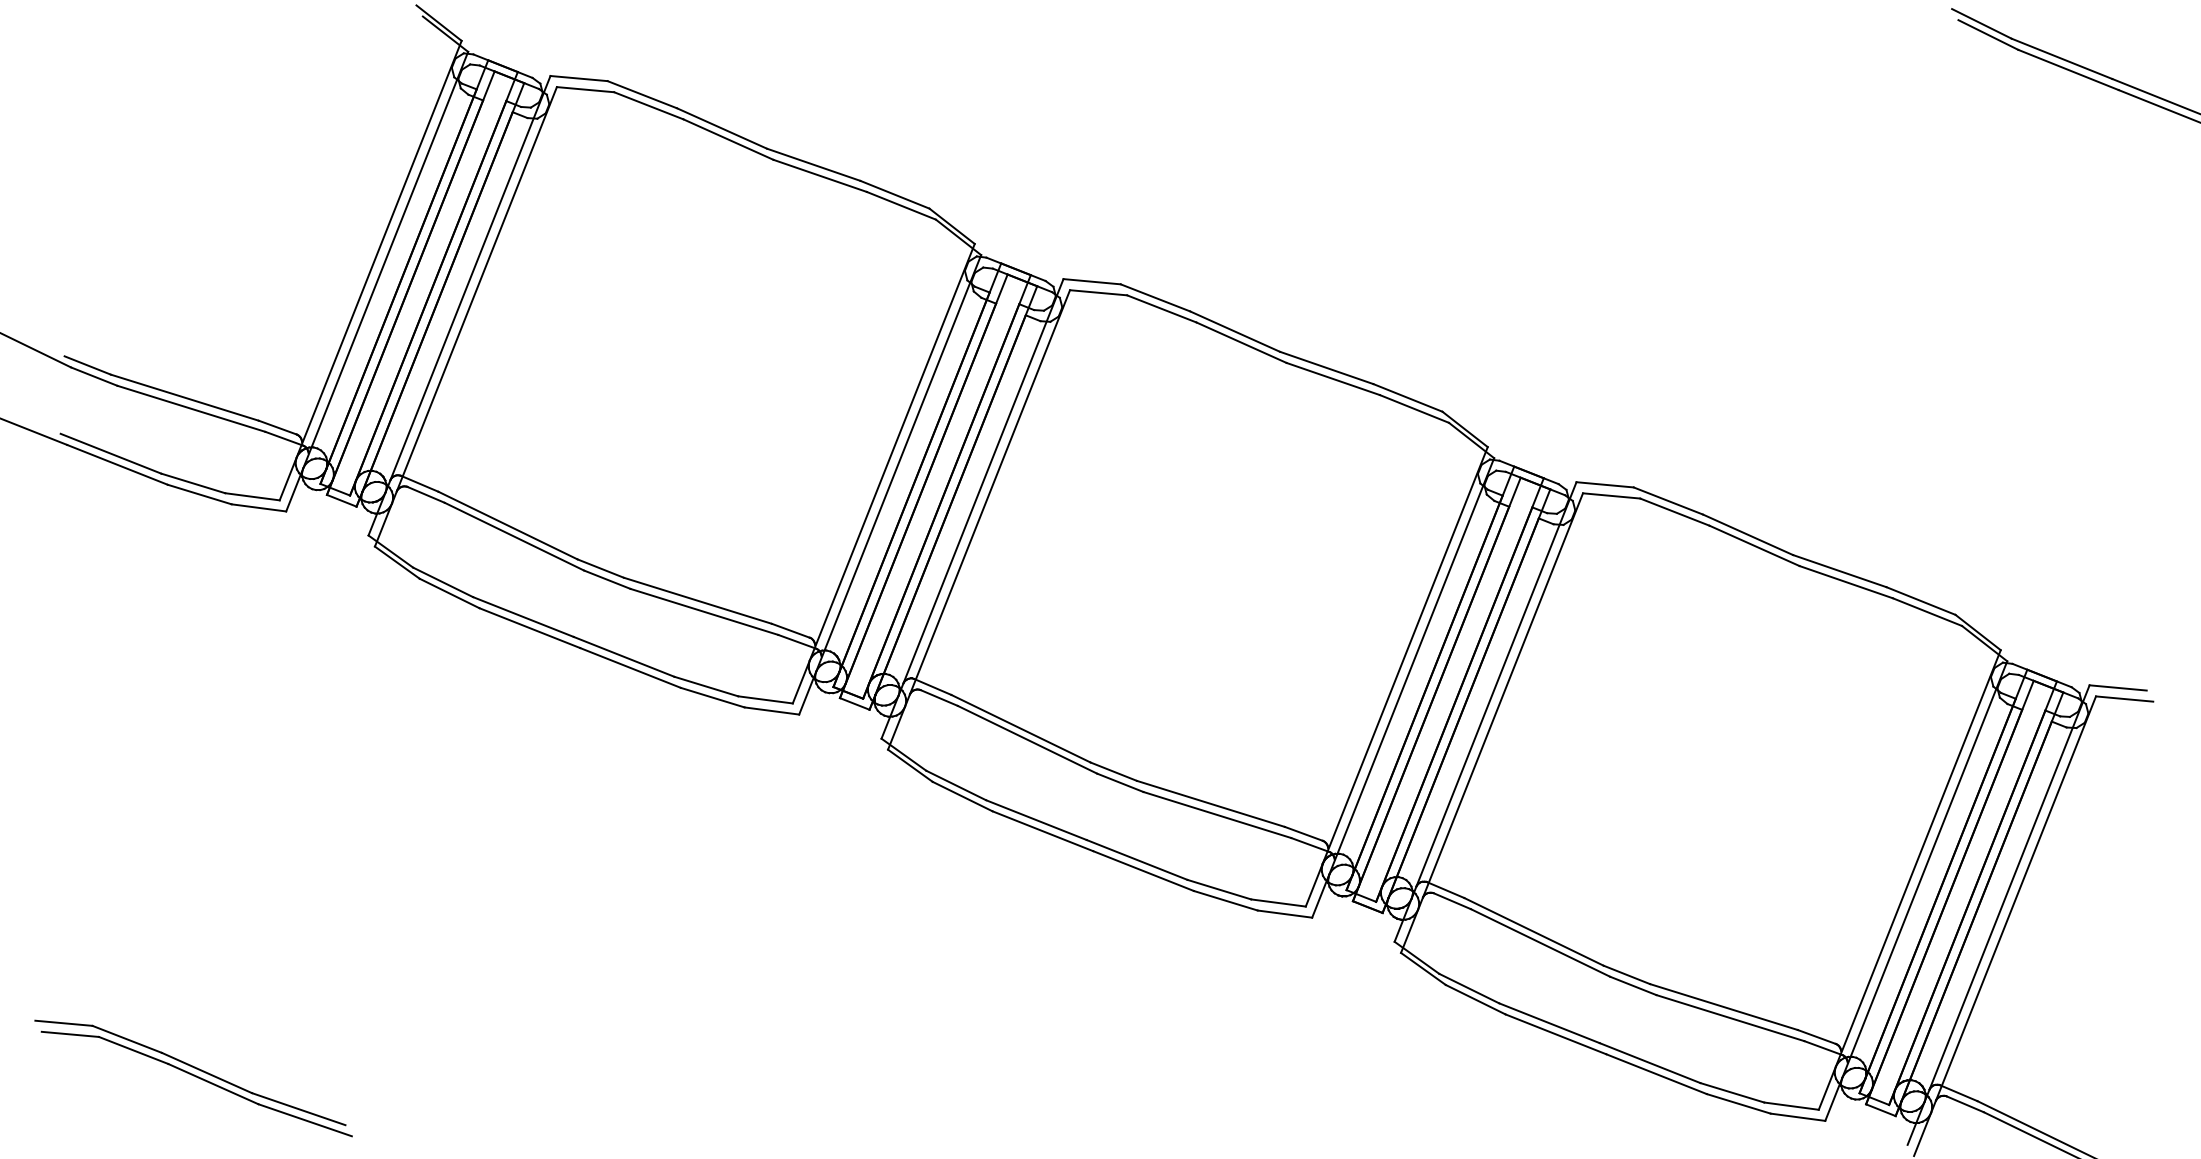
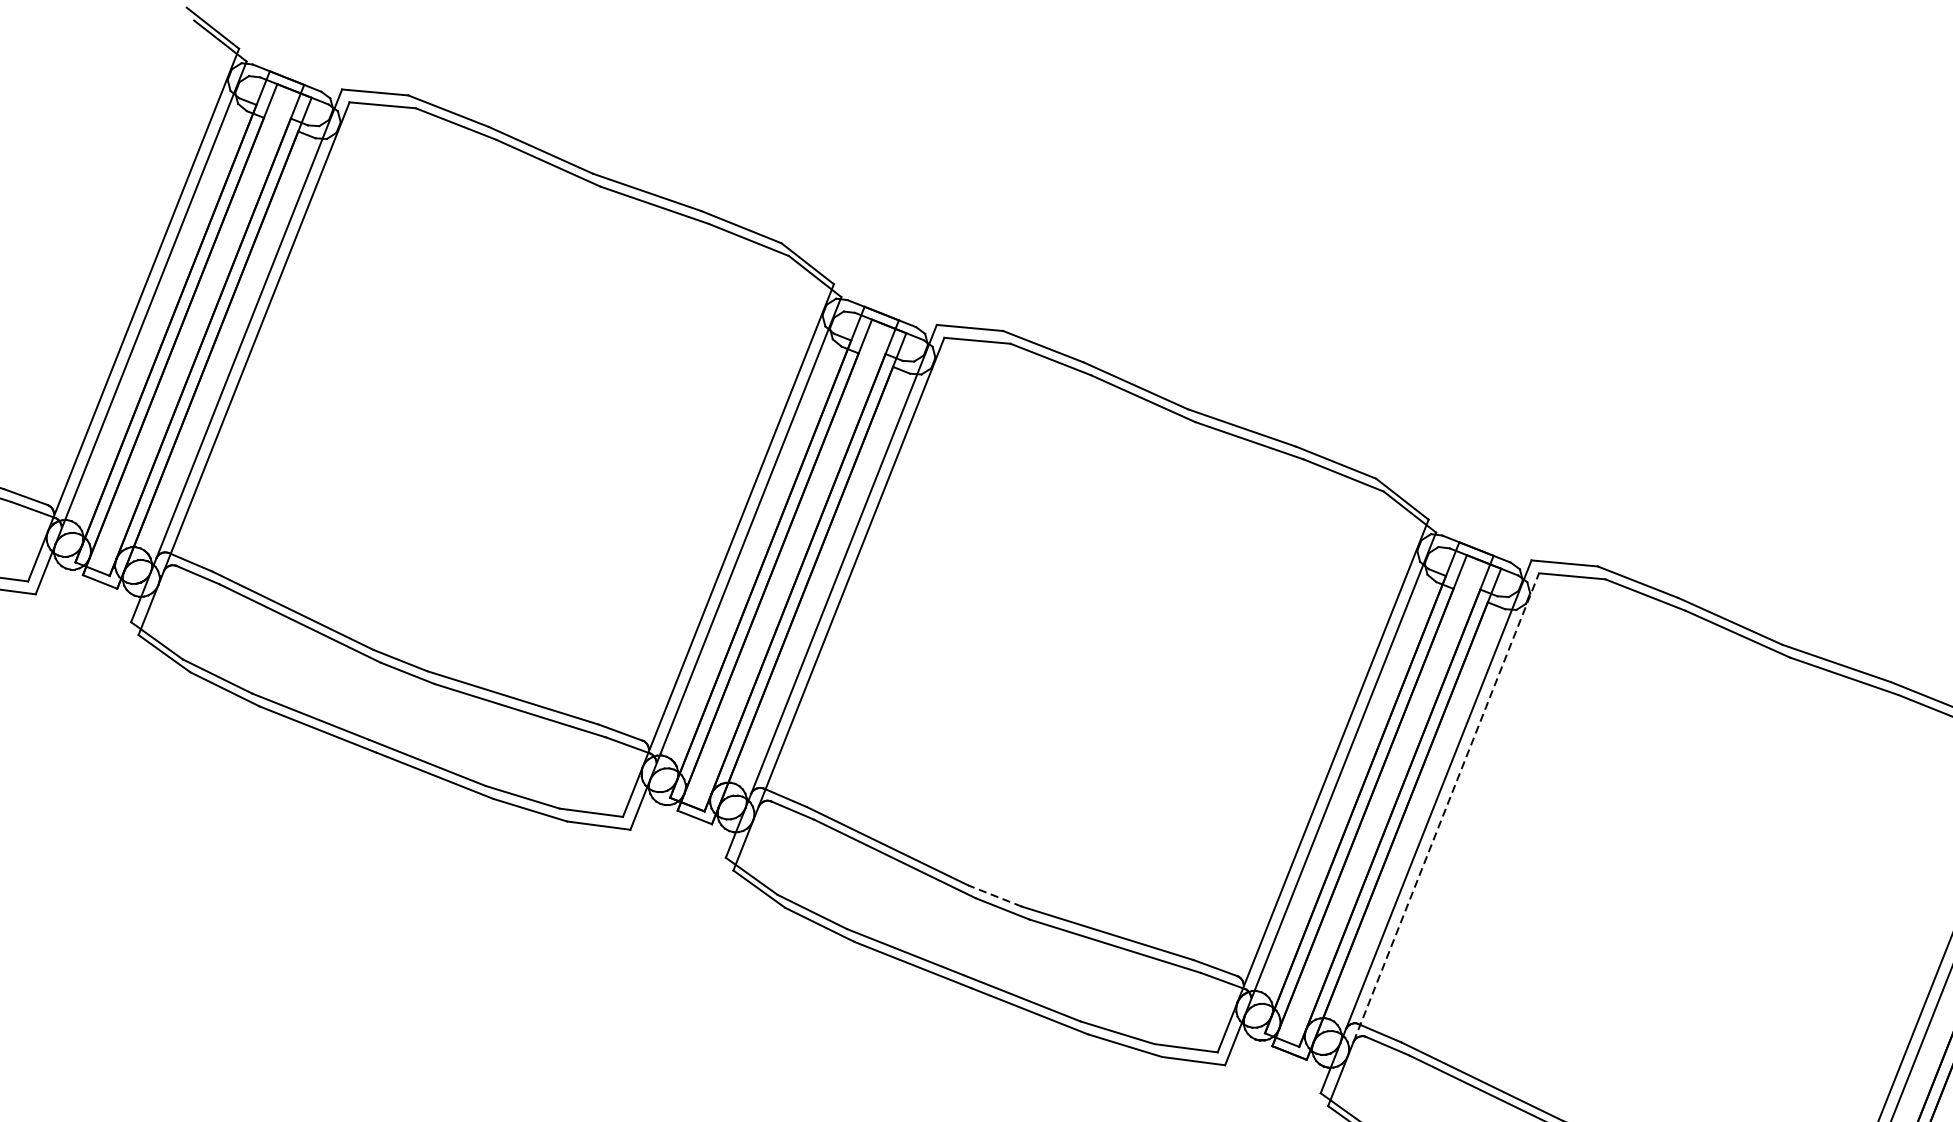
line: (1503, 694) -> (1446, 806), solid -> dashed
line: (1113, 771) -> (994, 895), solid -> dashed

